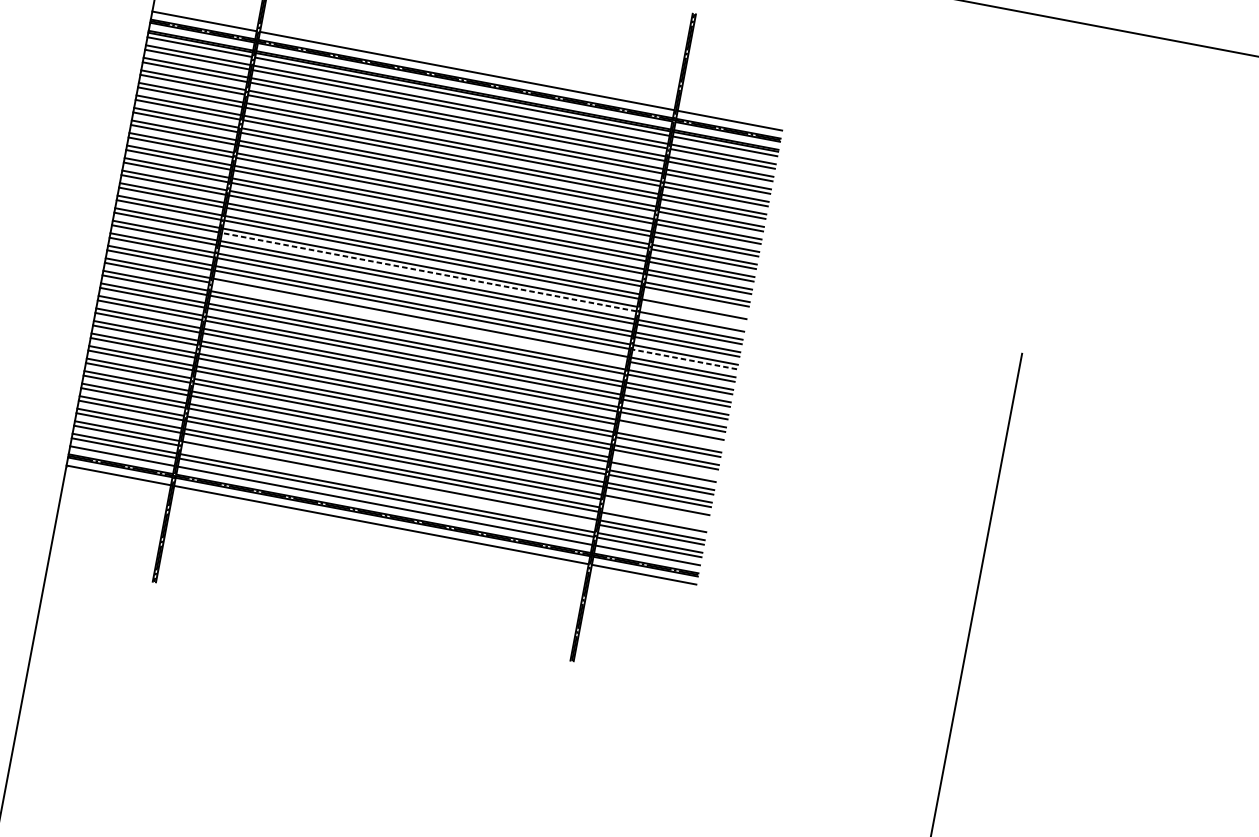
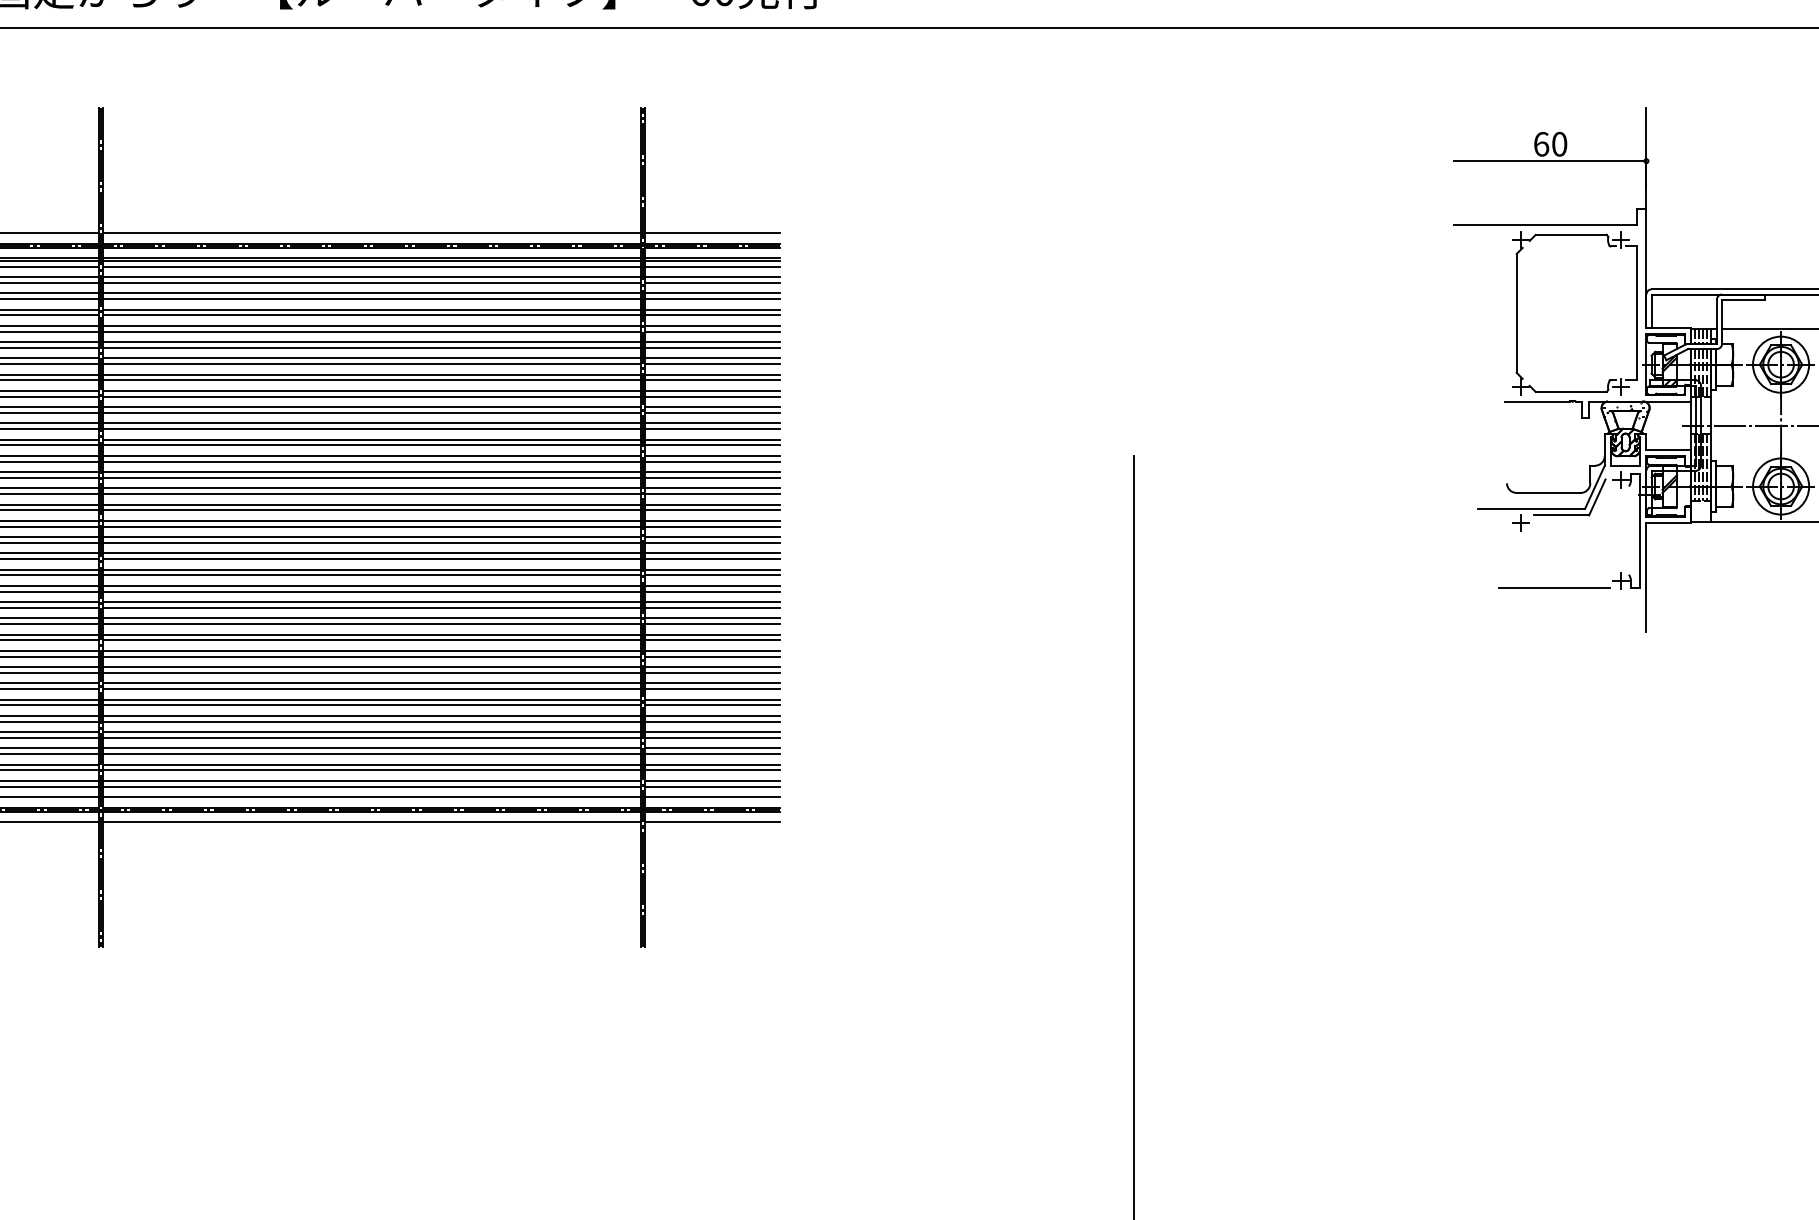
line: (428, 272) -> (371, 494), dashed -> solid
line: (695, 305) -> (712, 472), added
line: (692, 317) -> (712, 488), added
line: (419, 322) -> (371, 559), added
line: (684, 359) -> (712, 542), dashed -> solid
line: (670, 434) -> (712, 640), added
line: (664, 467) -> (712, 683), added
line: (388, 485) -> (371, 770), added
line: (656, 509) -> (712, 737), added
line: (654, 517) -> (712, 748), added

